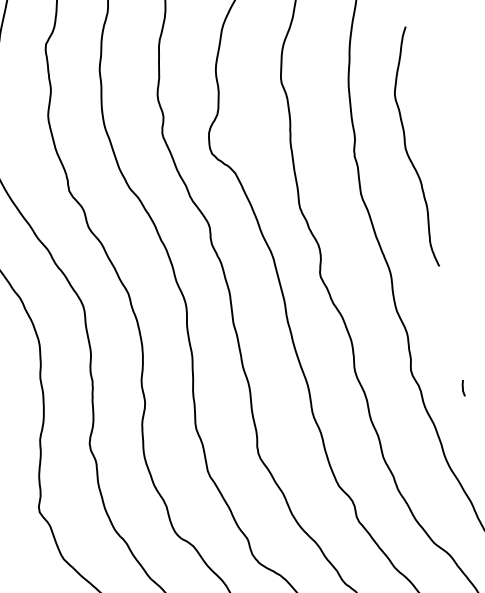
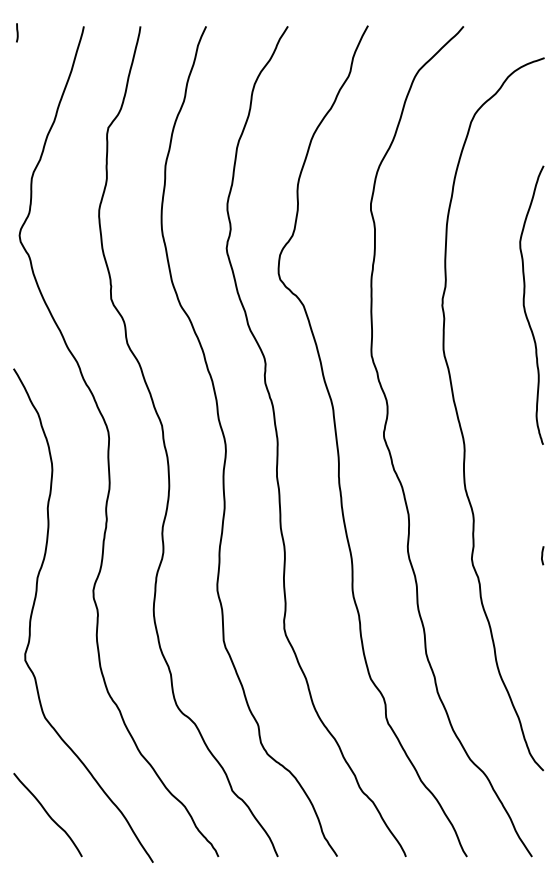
curve: (407, 150) -> (525, 307), moved
line: (463, 388) -> (542, 555), moved

